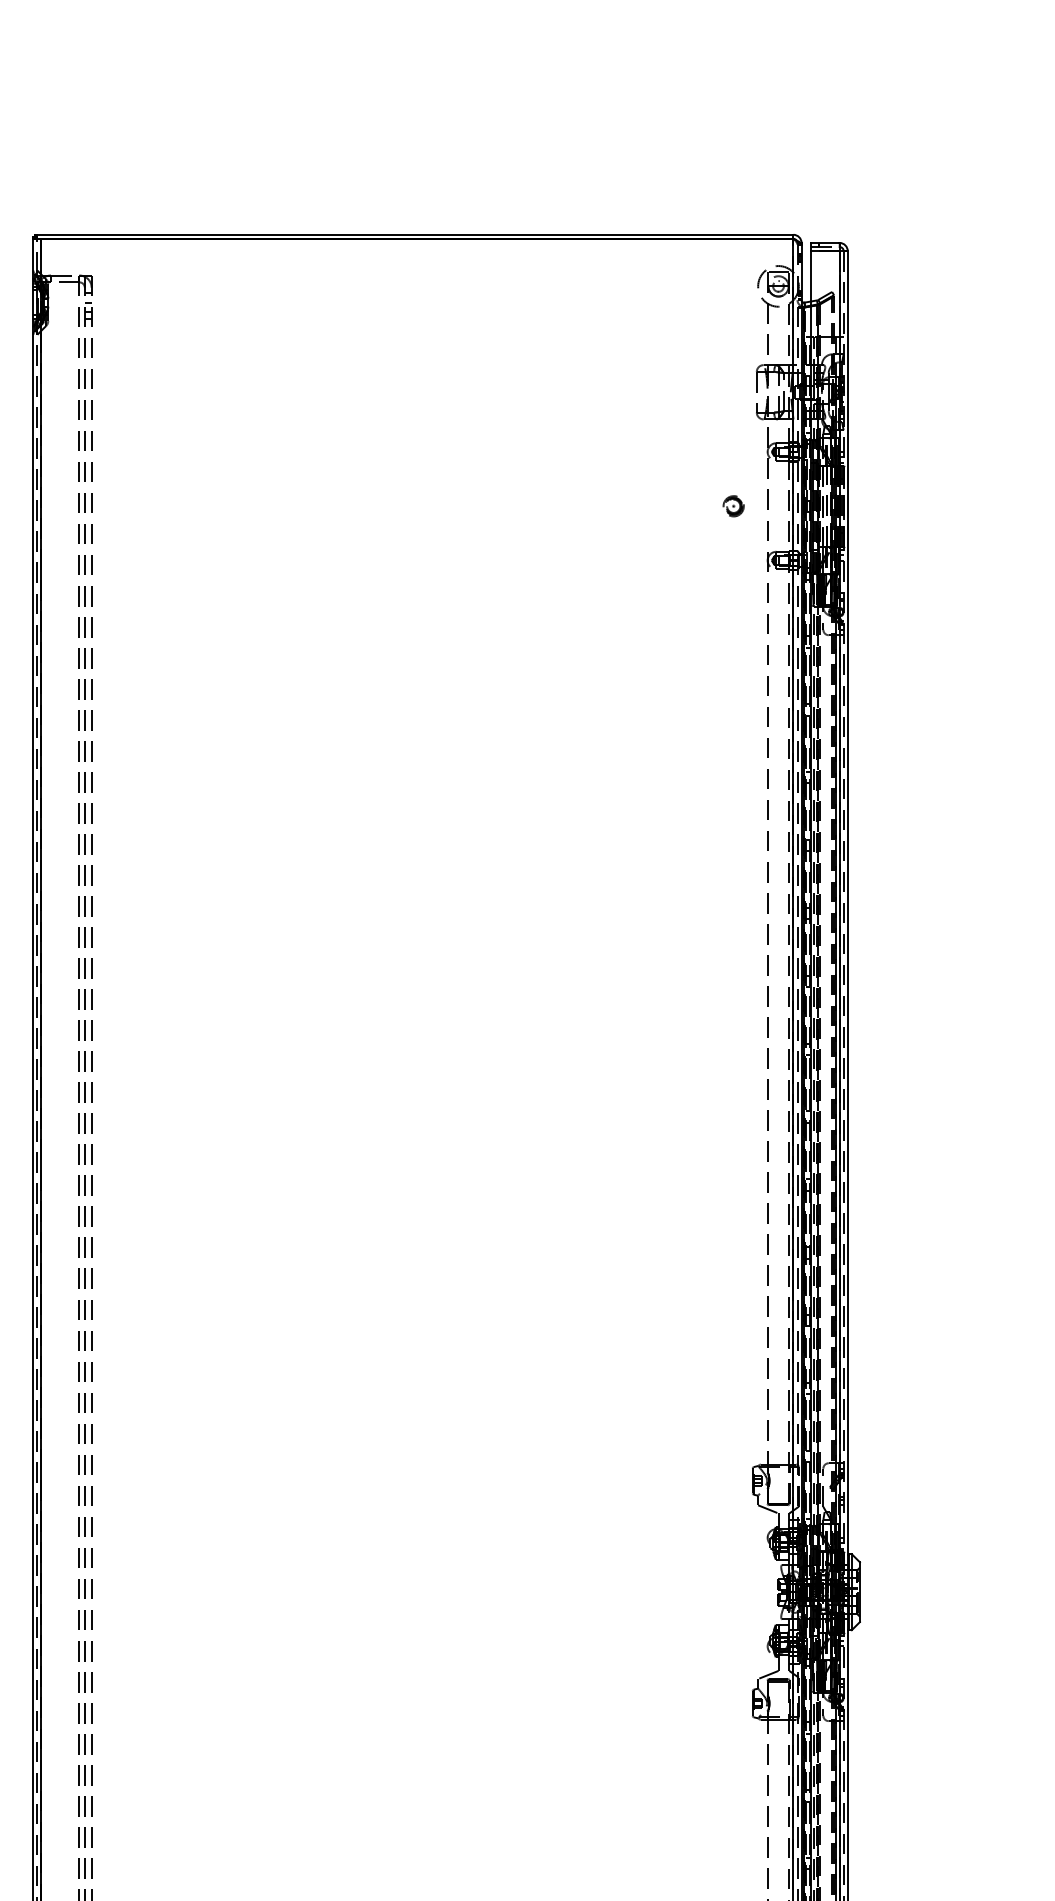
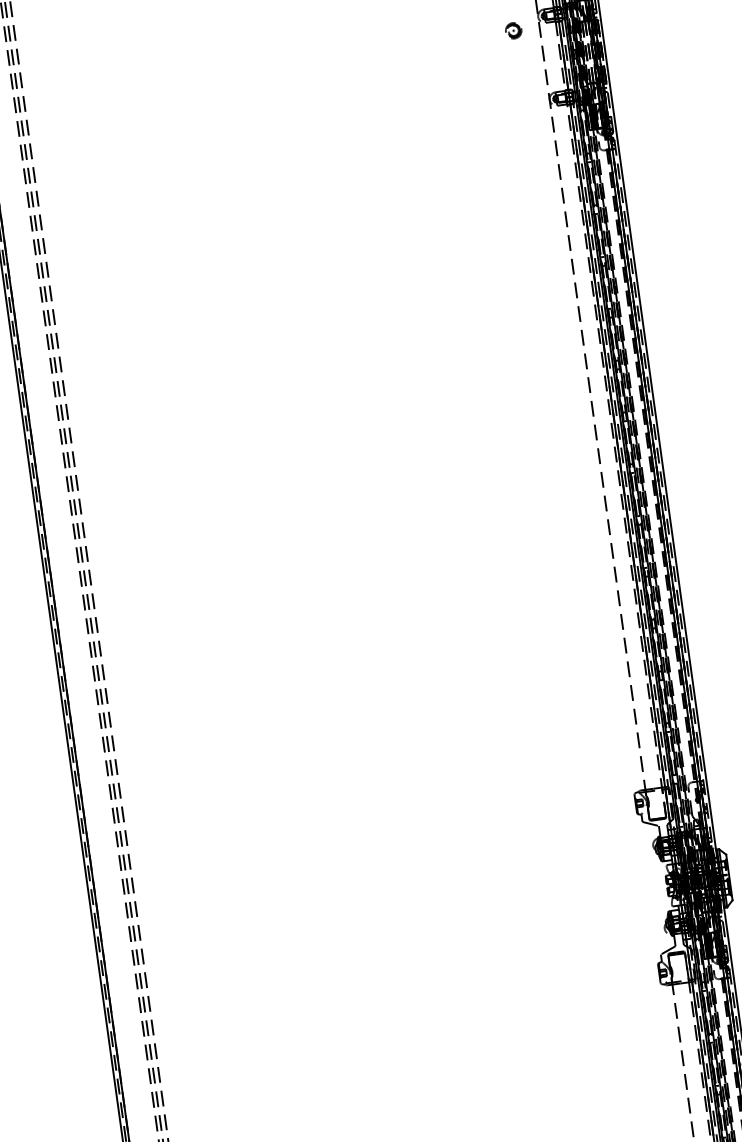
part: (733, 506) -> (513, 31), moved

